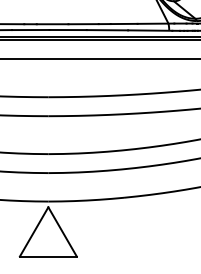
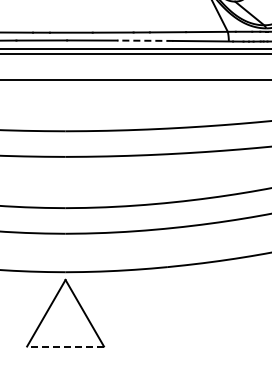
line: (107, 30) -> (145, 40), solid -> dashed
line: (48, 256) -> (65, 346), solid -> dashed

